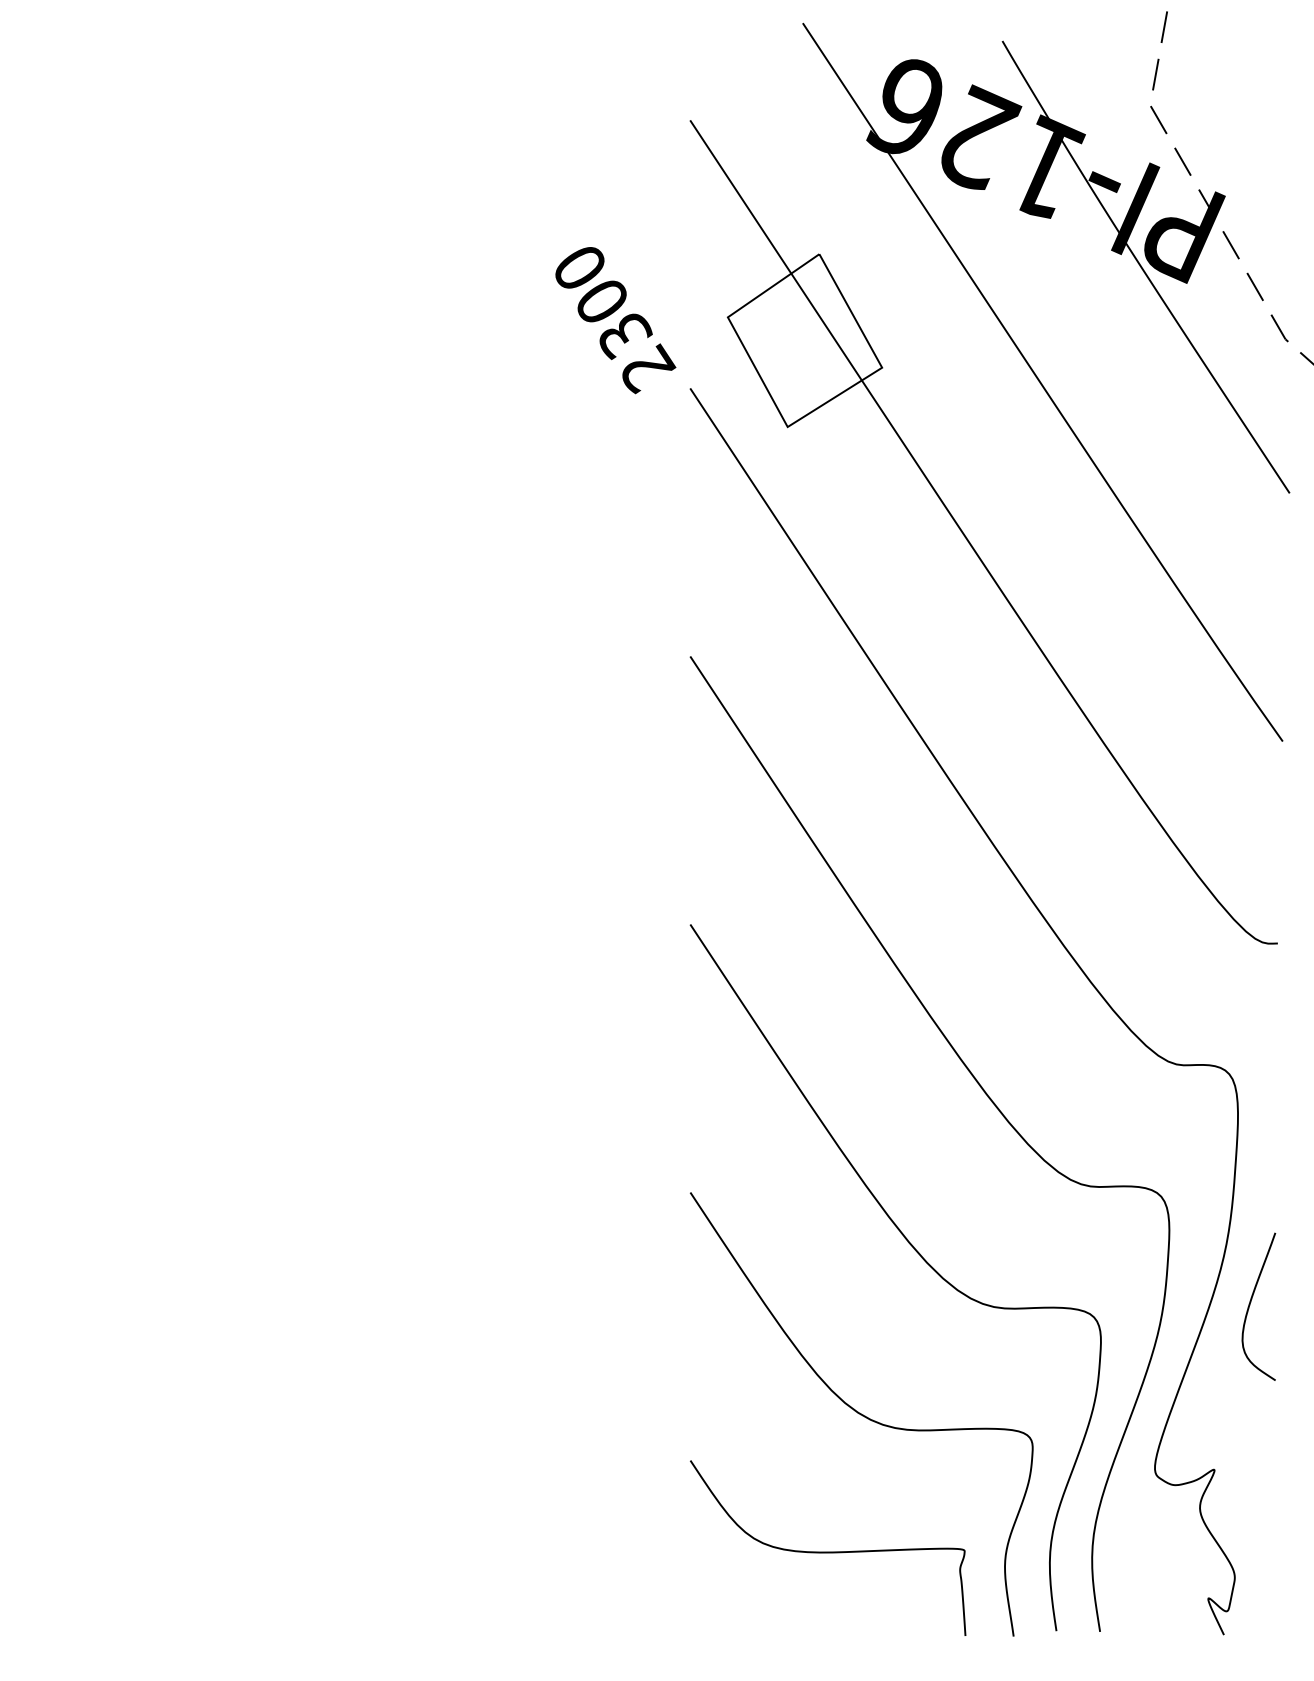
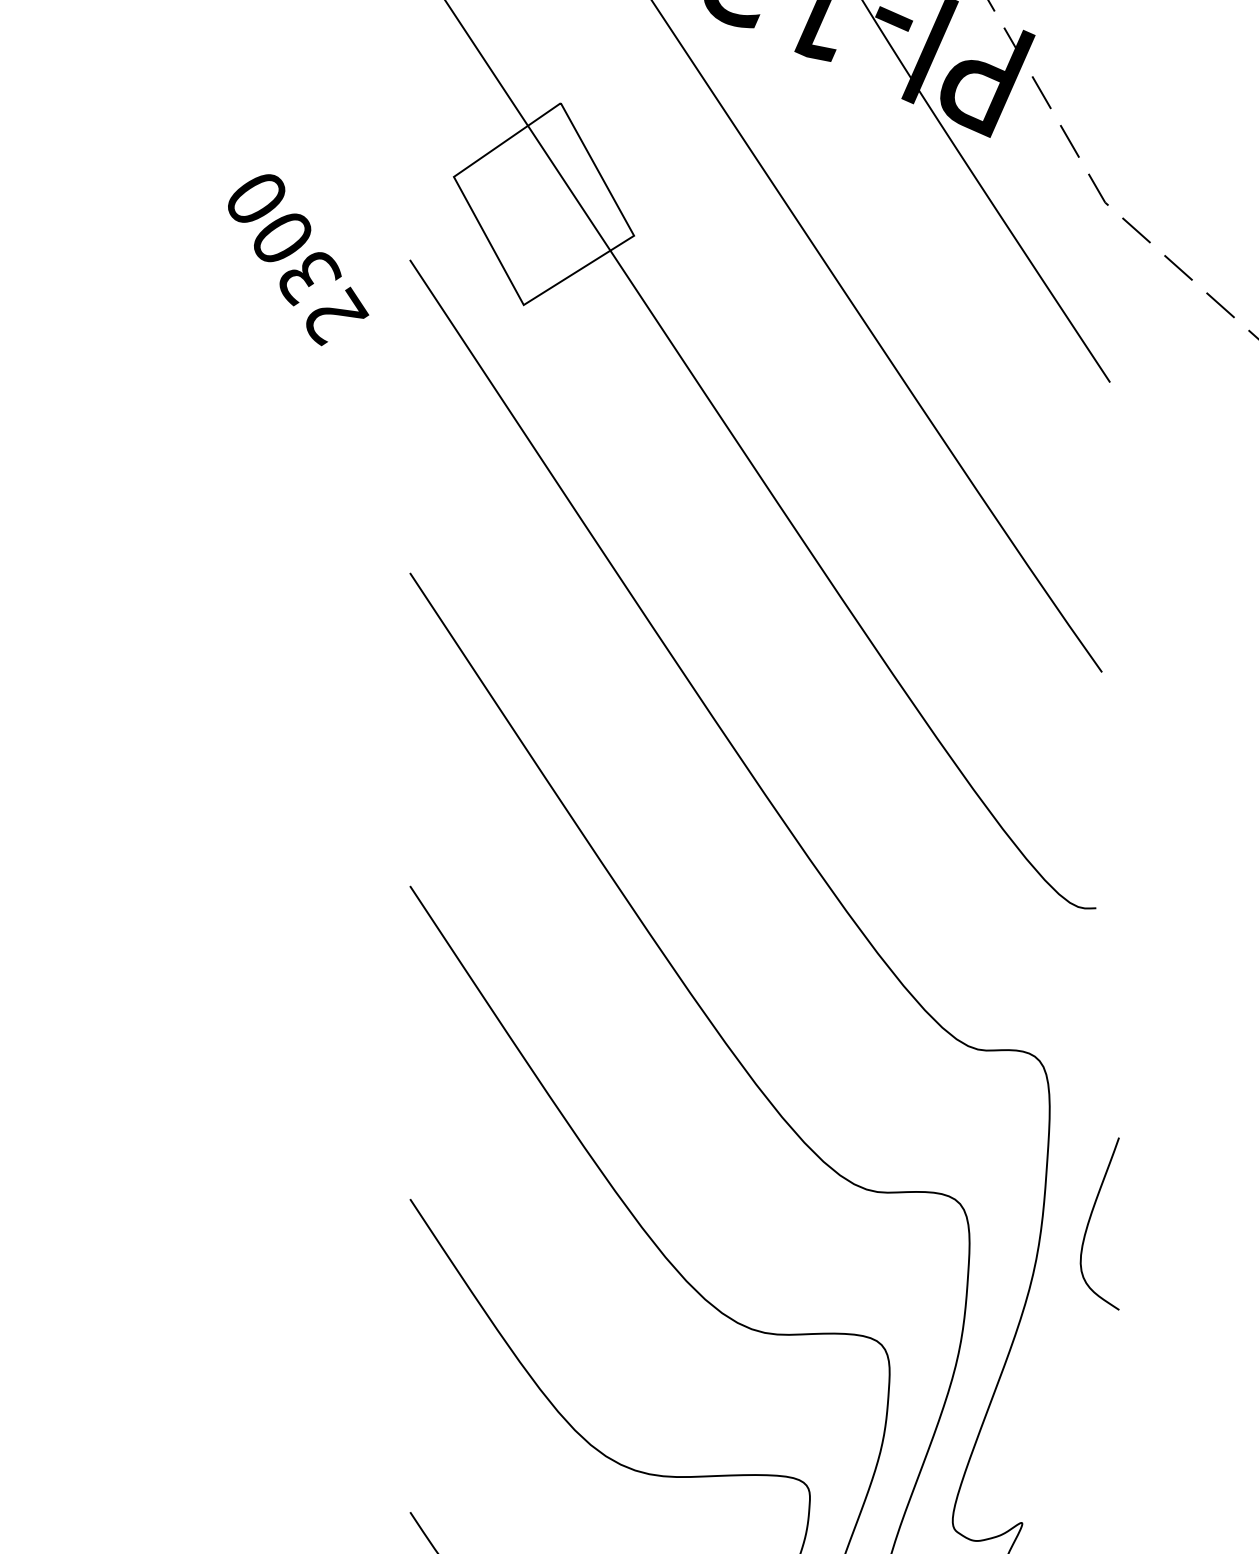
text: (615, 320) -> (298, 260), moved
curve: (1251, 1302) -> (1091, 1218), moved

